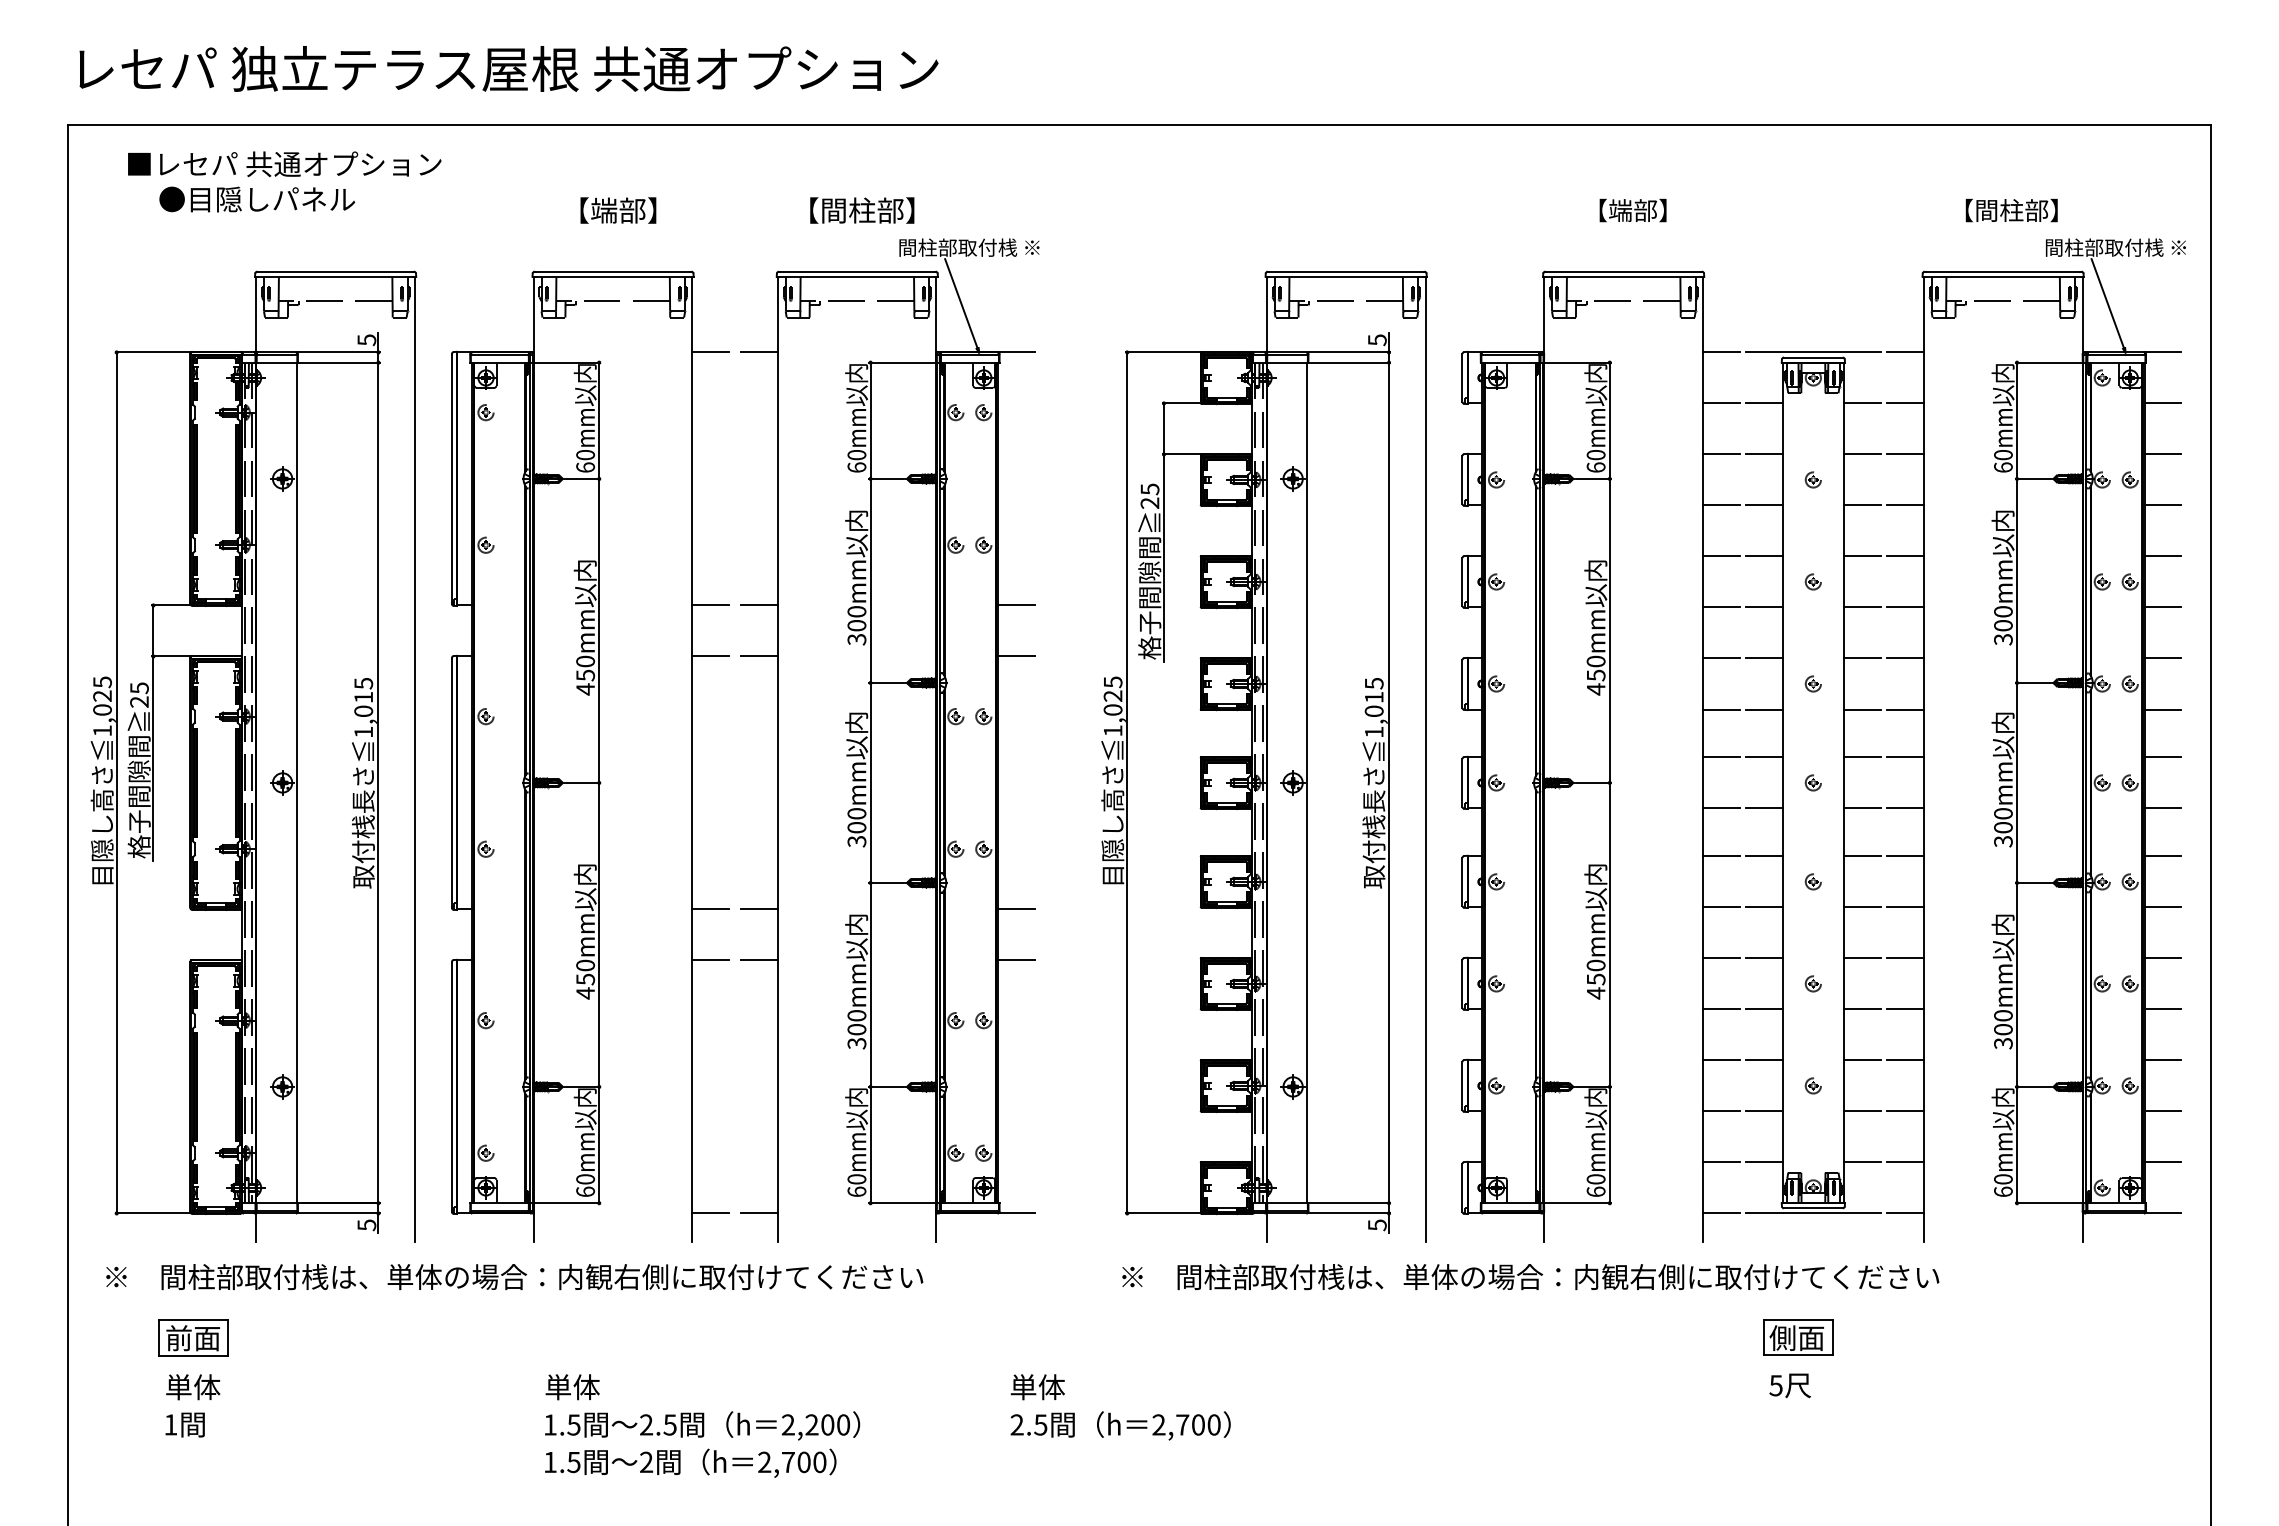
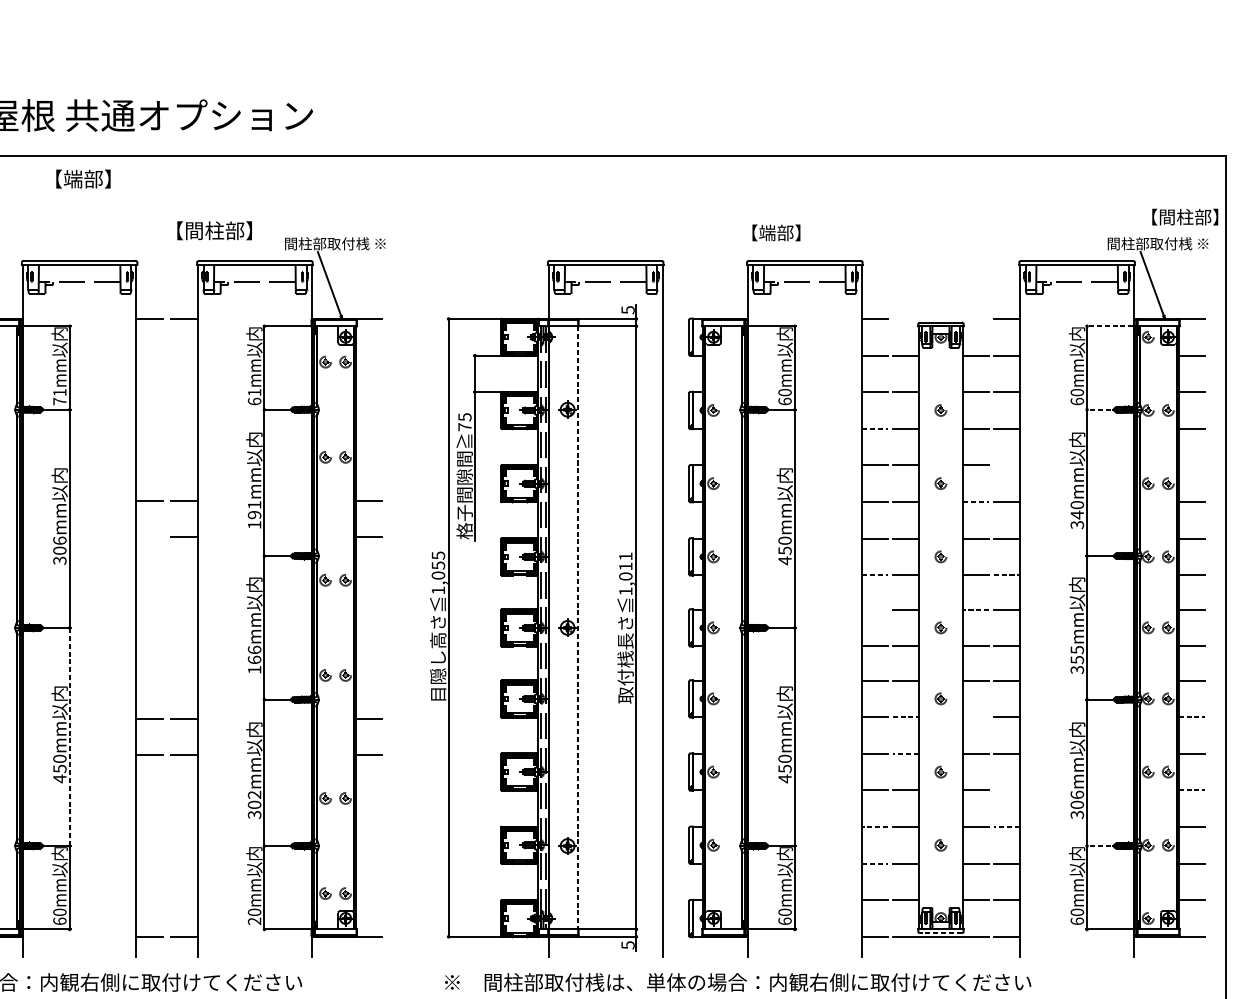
text: (618, 210) -> (83, 179), moved
text: (862, 210) -> (214, 230), moved
text: (1632, 210) -> (775, 232), moved
text: (2011, 210) -> (1185, 217), moved
line: (1813, 352) -> (941, 319), removed
line: (2048, 362) -> (1109, 326), solid -> dashed
text: (856, 455) -> (254, 392), 60mm -> 61mm
text: (585, 461) -> (59, 397), 60mm -> 71mm
line: (2032, 478) -> (1098, 409), solid -> dashed
text: (1149, 503) -> (464, 427), 25 -> 75
line: (1722, 505) -> (875, 428), solid -> dashed
line: (1904, 556) -> (1006, 465), removed
line: (2162, 556) -> (1191, 465), removed
line: (1862, 607) -> (976, 501), solid -> dashed
text: (856, 625) -> (254, 514), 300mm -> 191mm
text: (2003, 625) -> (1077, 514), 300mm -> 340mm
line: (710, 656) -> (149, 537), removed
text: (585, 675) -> (59, 550), 450mm -> 306mm
text: (1374, 683) -> (626, 556), 1,015 -> 1,011
text: (1112, 696) -> (438, 565), 1,025 -> 1,055
line: (1722, 709) -> (875, 575), solid -> dashed
line: (1905, 709) -> (1007, 575), solid -> dashed
line: (1721, 757) -> (875, 609), removed
line: (1861, 757) -> (975, 609), solid -> dashed
line: (1307, 783) -> (577, 628), solid -> dashed
text: (2003, 820) -> (1077, 654), 300mm -> 355mm
text: (856, 827) -> (254, 659), 300mm -> 166mm
line: (1764, 907) -> (905, 717), solid -> dashed
line: (1861, 907) -> (975, 717), removed
line: (2163, 907) -> (1192, 717), solid -> dashed
line: (599, 934) -> (69, 736), solid -> dashed
line: (1763, 958) -> (905, 753), solid -> dashed
line: (1904, 1009) -> (1006, 790), removed
line: (2163, 1009) -> (1192, 790), solid -> dashed
text: (856, 1015) -> (254, 794), 300mm -> 302mm
text: (2003, 1015) -> (1077, 794), 300mm -> 306mm
line: (1721, 1060) -> (875, 827), solid -> dashed
line: (1904, 1060) -> (1006, 827), solid -> dashed
line: (2032, 1086) -> (1098, 845), solid -> dashed
line: (1722, 1111) -> (875, 863), solid -> dashed
text: (856, 1191) -> (254, 921), 60mm -> 20mm
line: (1812, 1208) -> (940, 933), solid -> dashed

